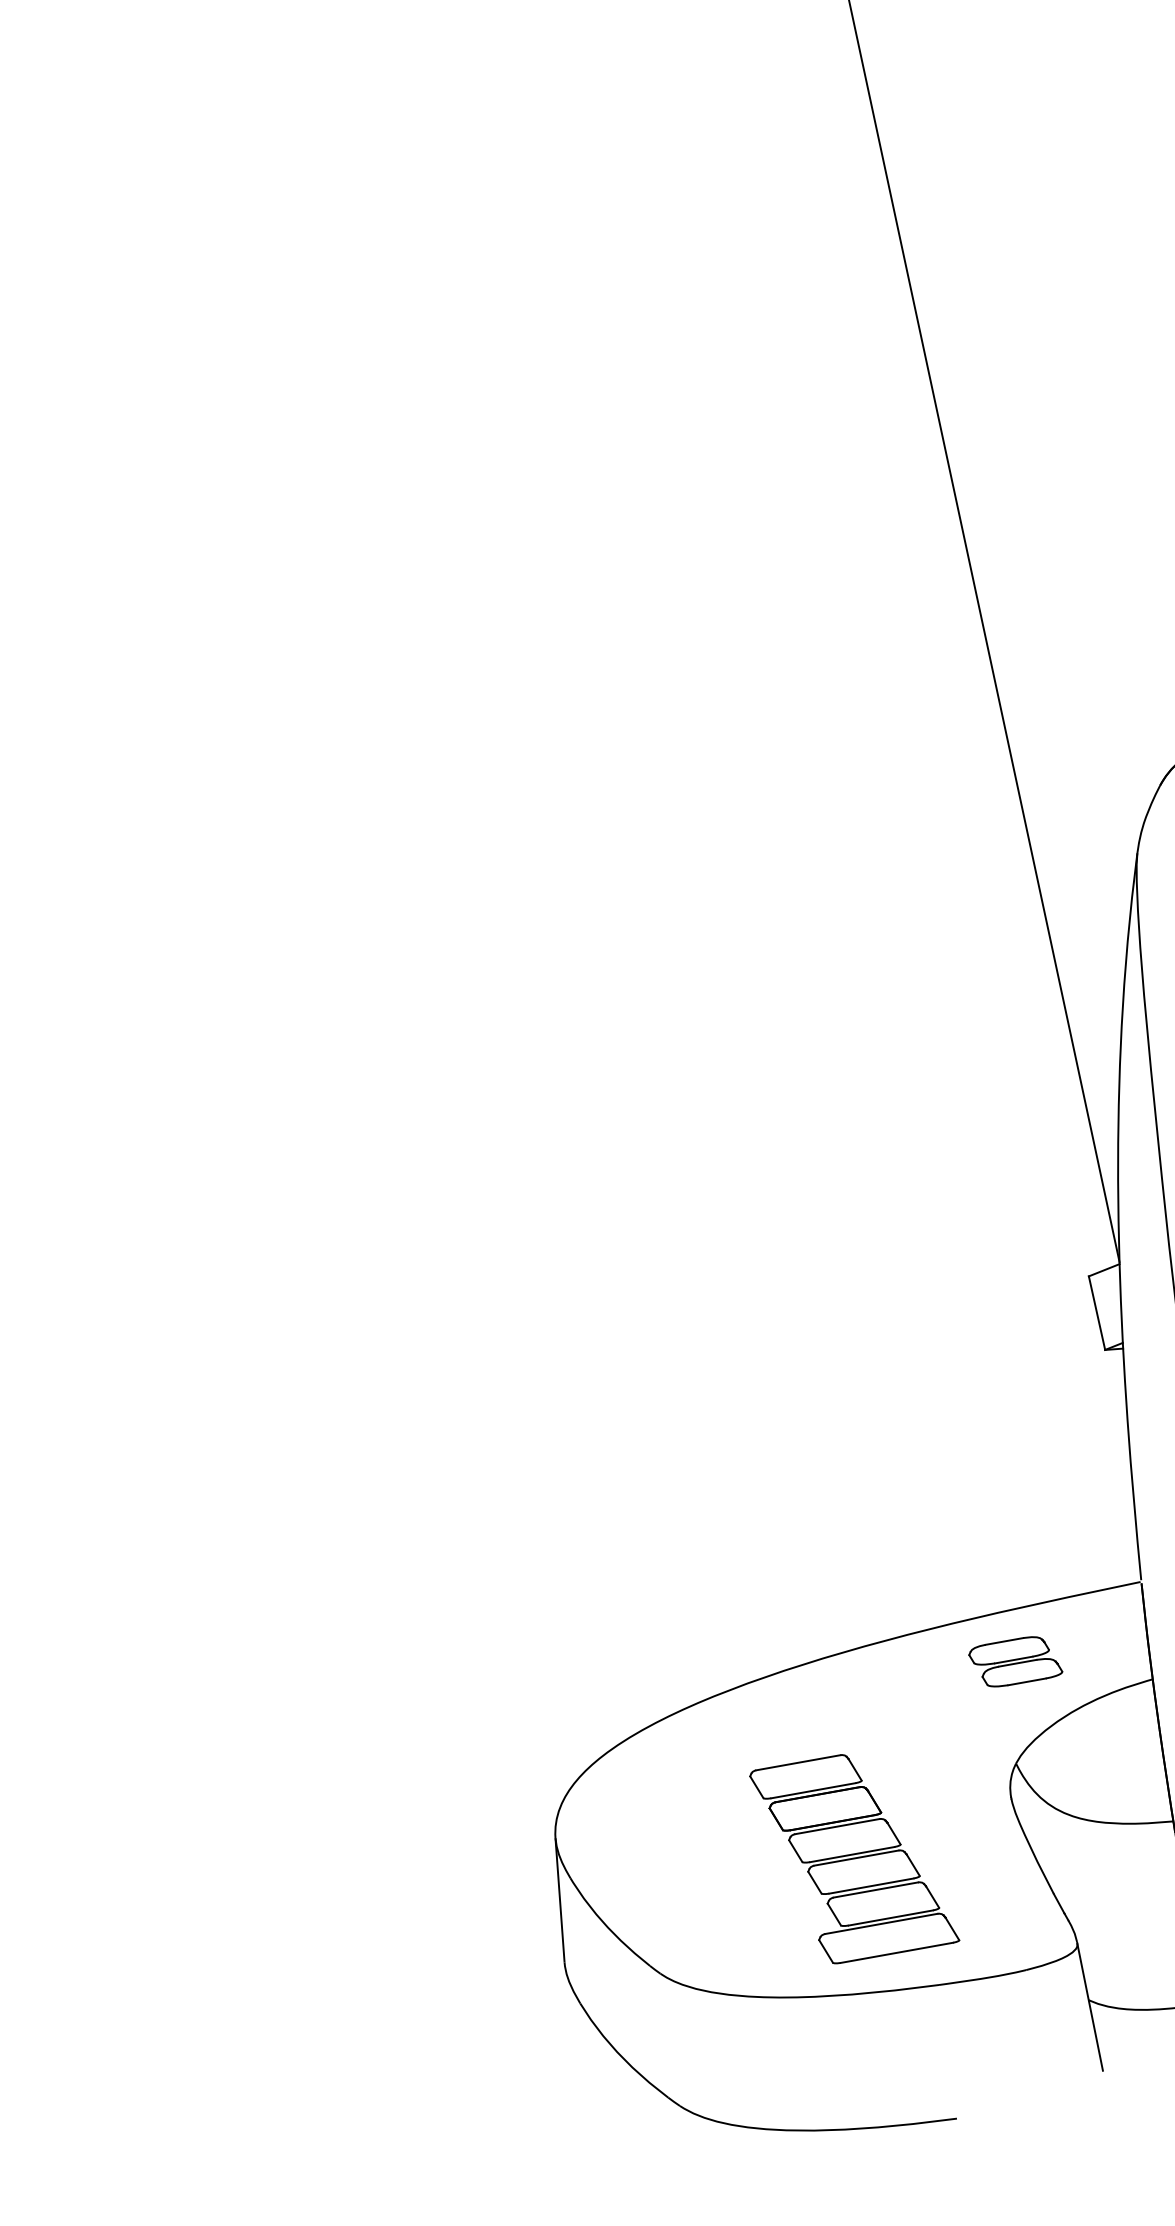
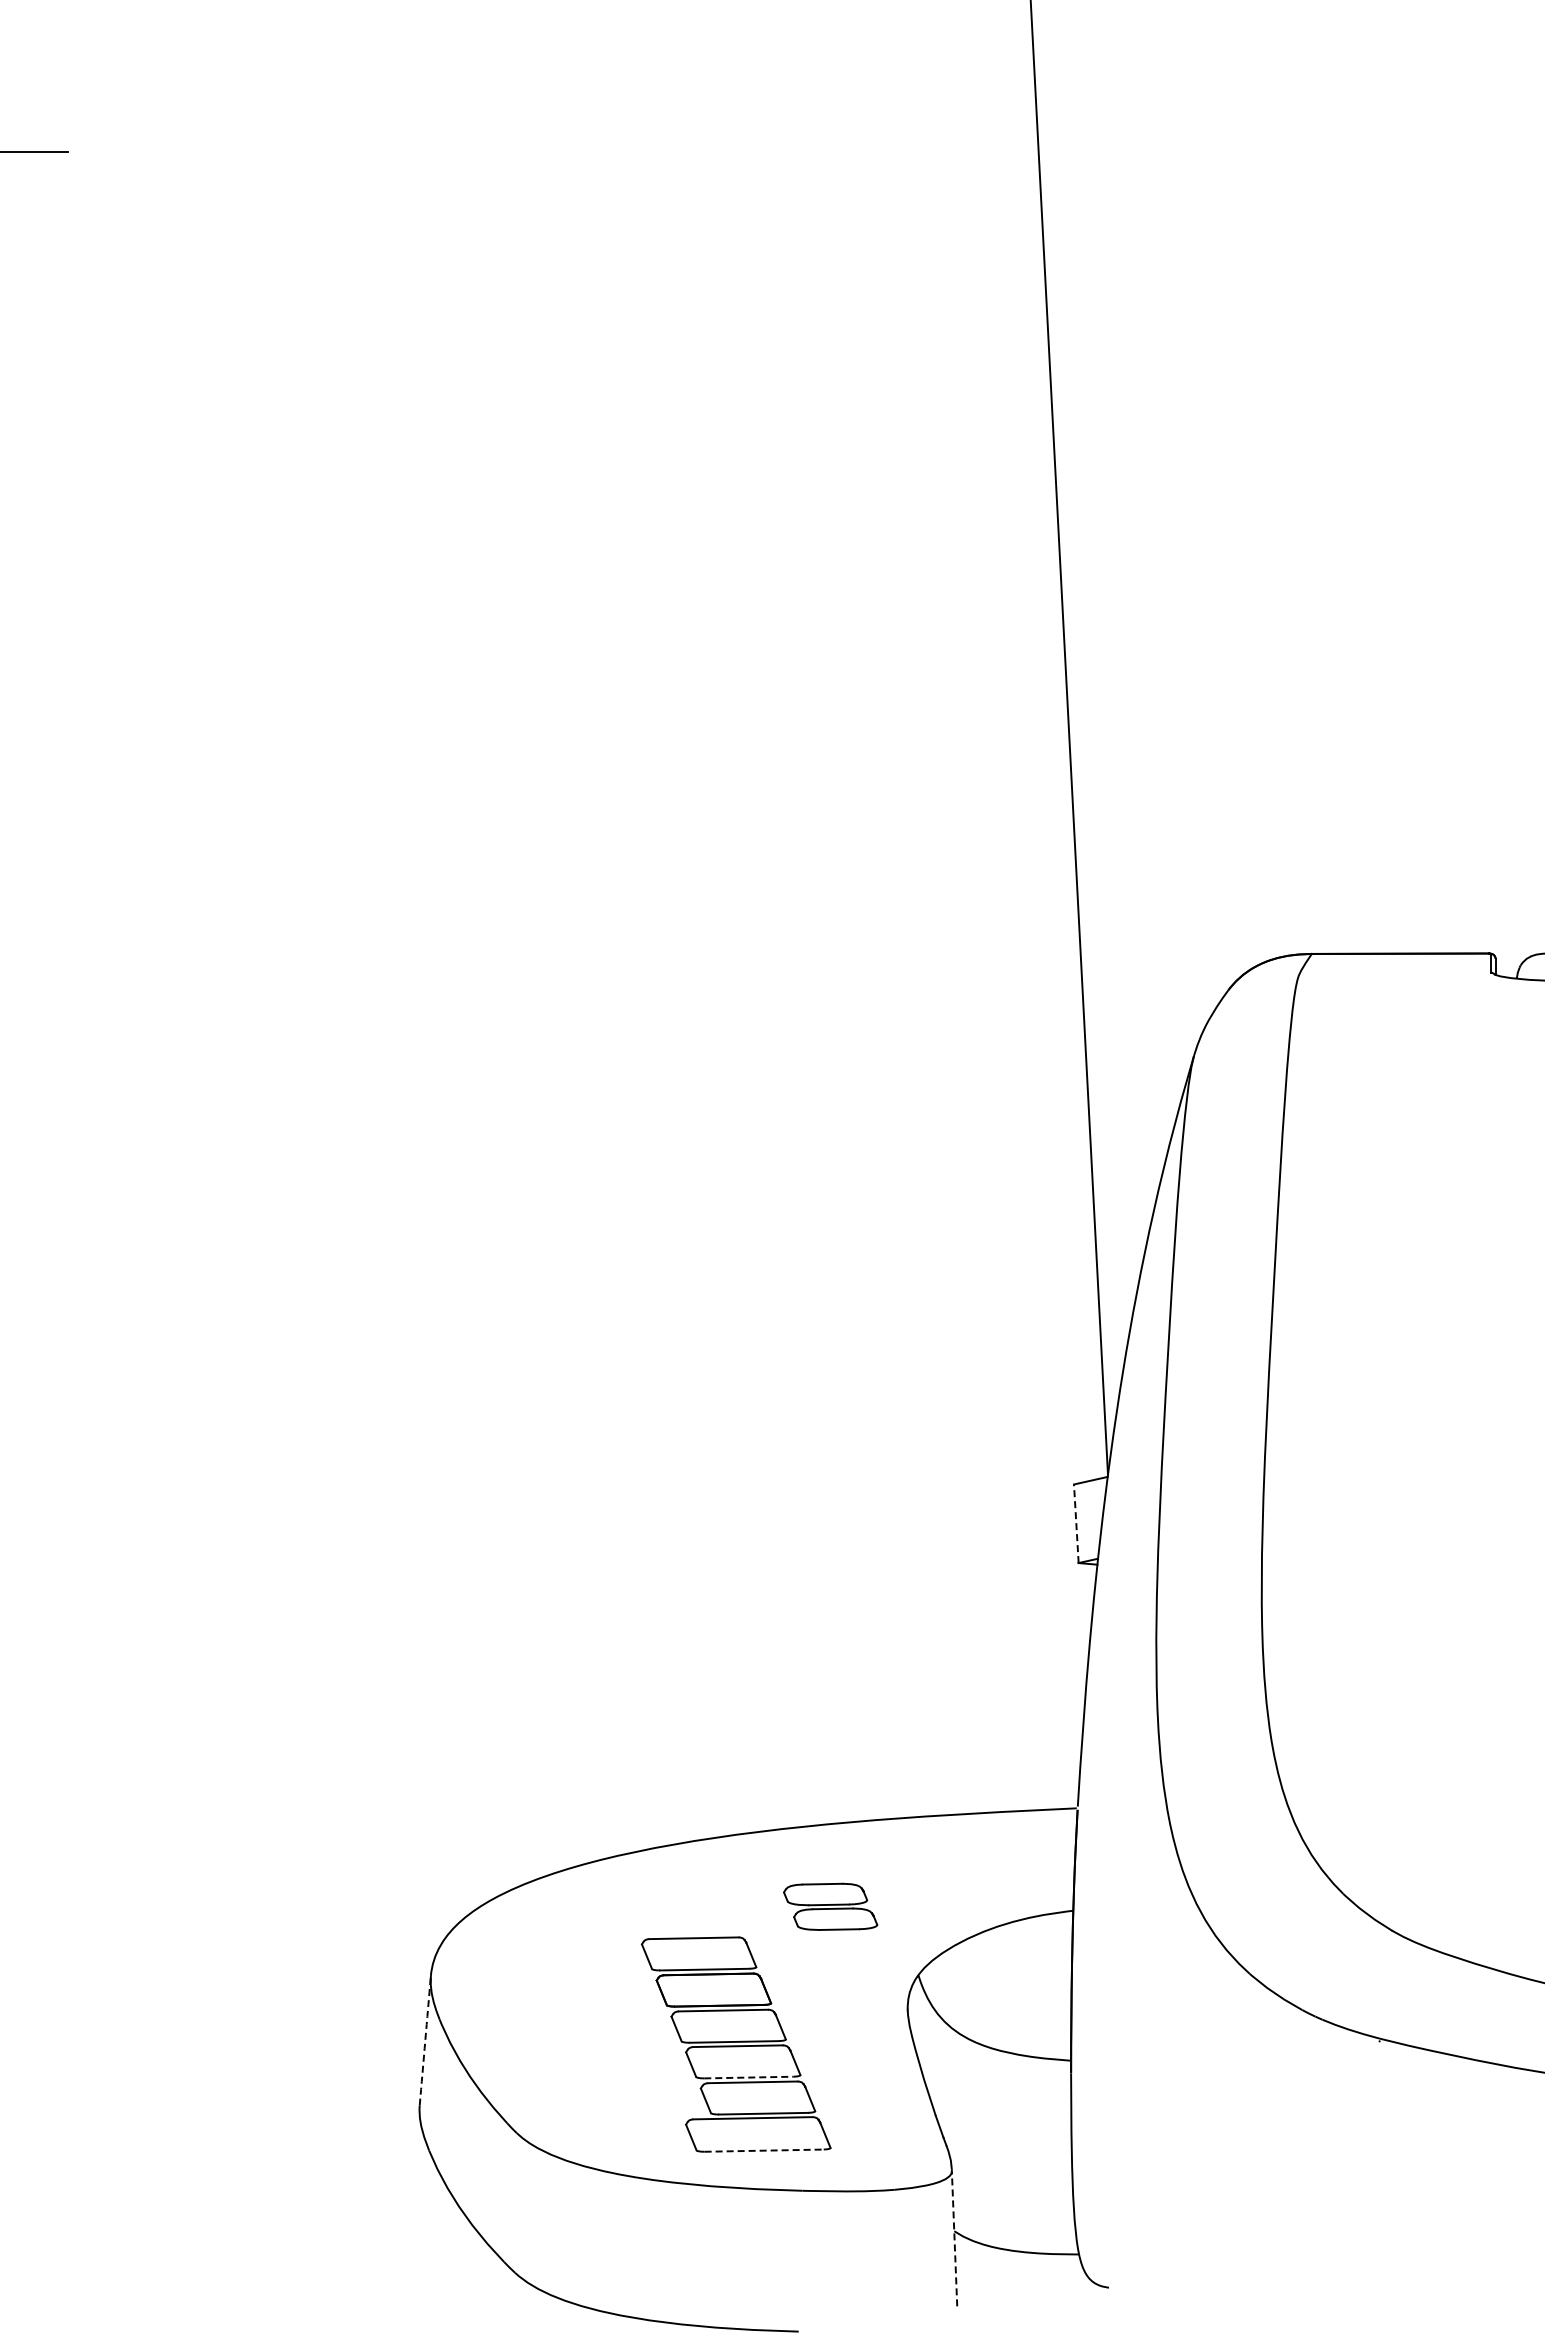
line: (1097, 1312) -> (1076, 1523), solid -> dashed
part: (1015, 1661) -> (830, 1906), moved
line: (871, 1886) -> (748, 2077), solid -> dashed
arc: (560, 1900) -> (425, 2040), solid -> dashed
line: (897, 1952) -> (764, 2150), solid -> dashed
line: (1090, 2007) -> (954, 2238), solid -> dashed

